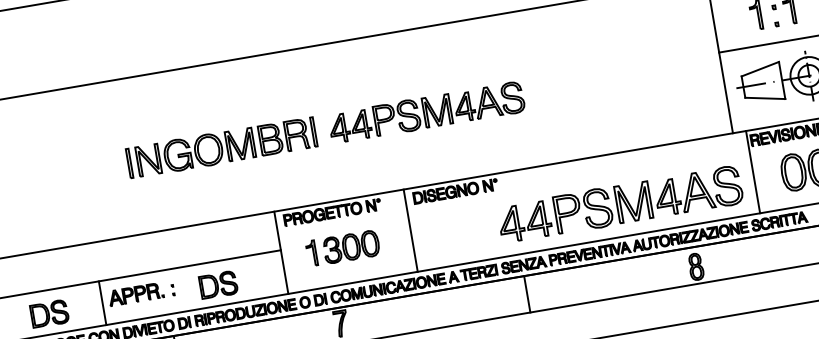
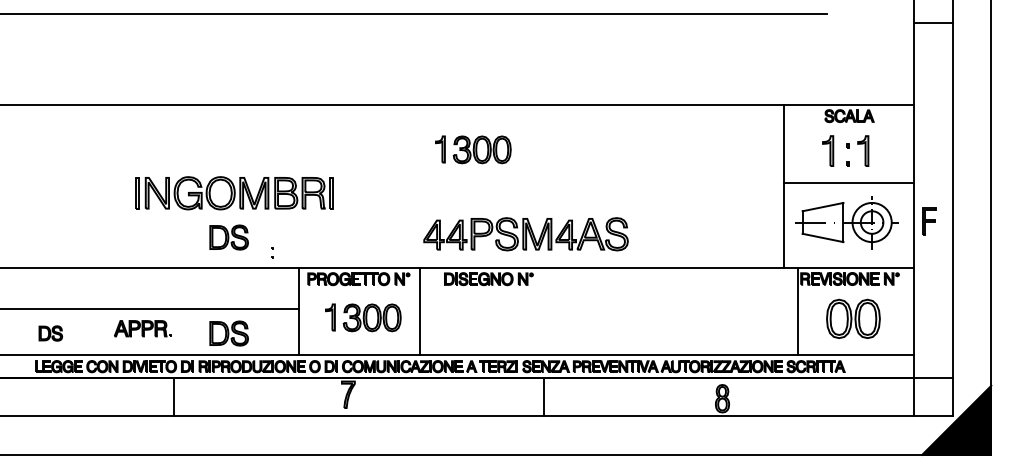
part: (420, 71) -> (473, 149), added
part: (426, 113) -> (525, 234), moved
part: (221, 147) -> (234, 193), moved
part: (202, 194) -> (228, 237), added
part: (620, 204) -> (655, 321), removed
line: (410, 230) -> (419, 311), moved
part: (172, 289) -> (272, 252), moved
line: (102, 302) -> (107, 331), removed
part: (49, 313) -> (50, 333), size x0.6

